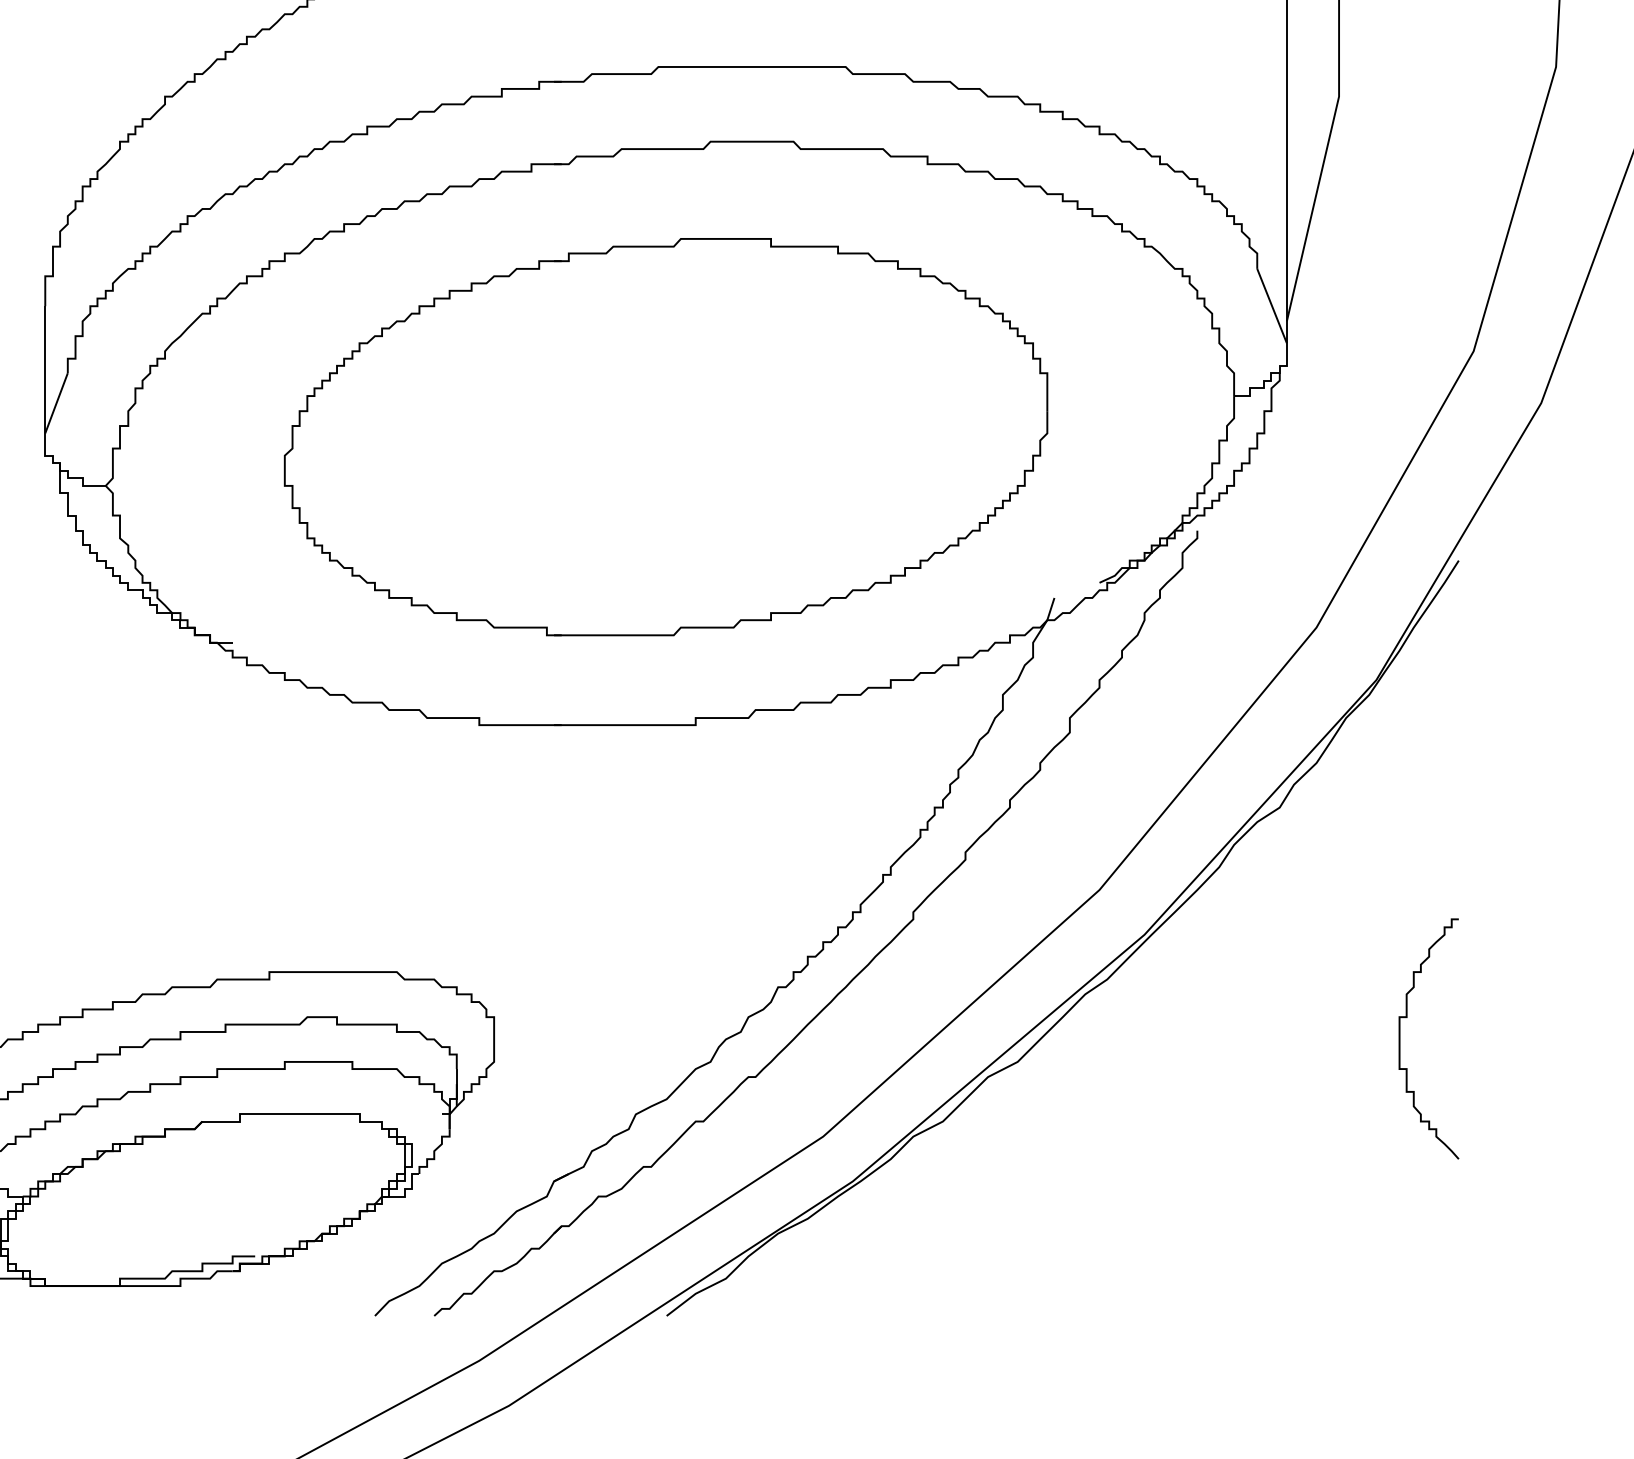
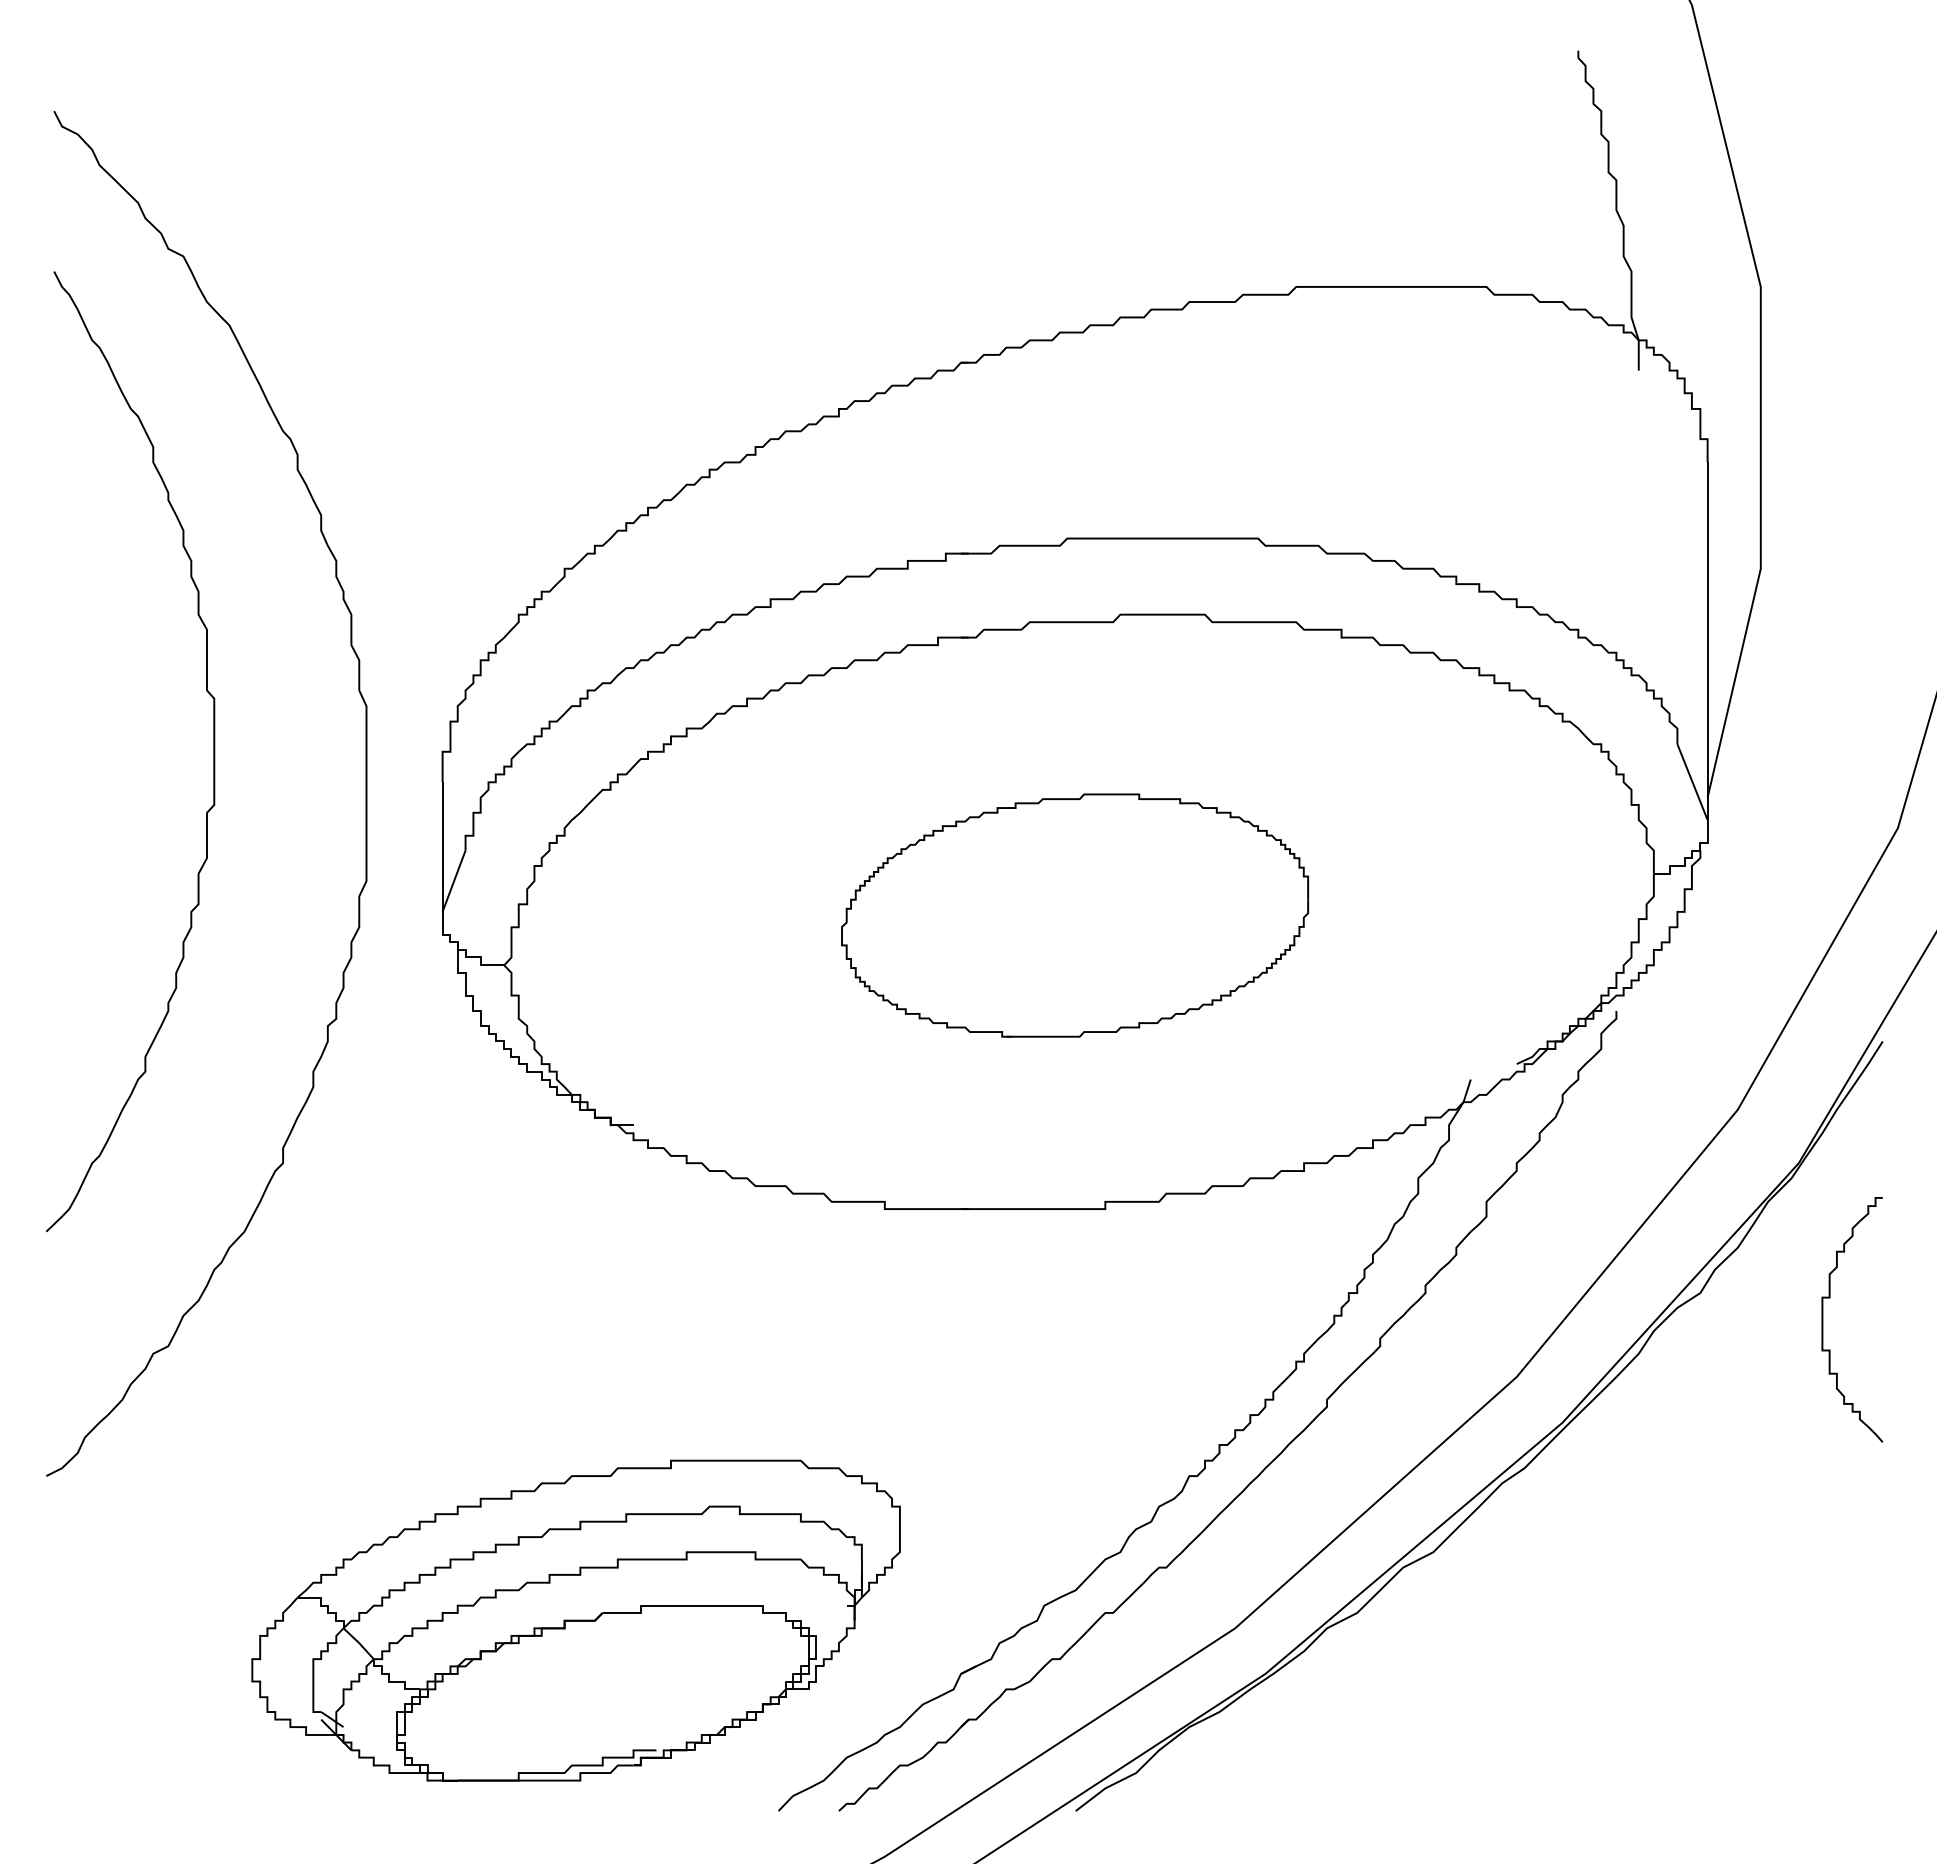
part: (665, 436) -> (1074, 915), size x0.6
curve: (1400, 1038) -> (1823, 1319), moved

